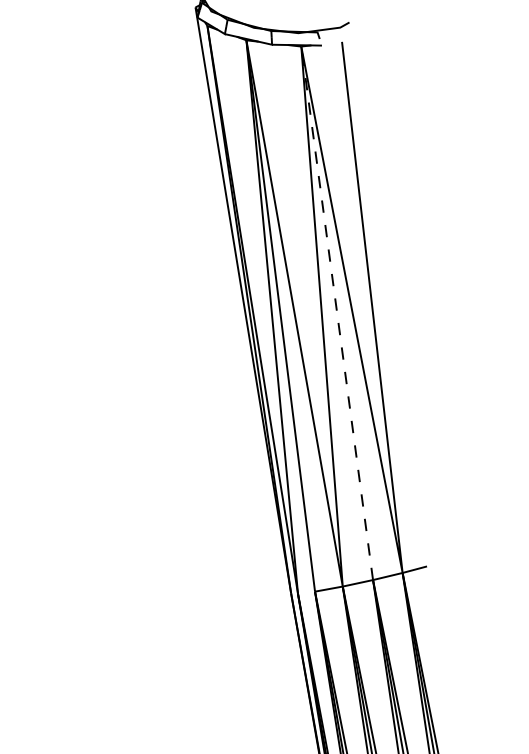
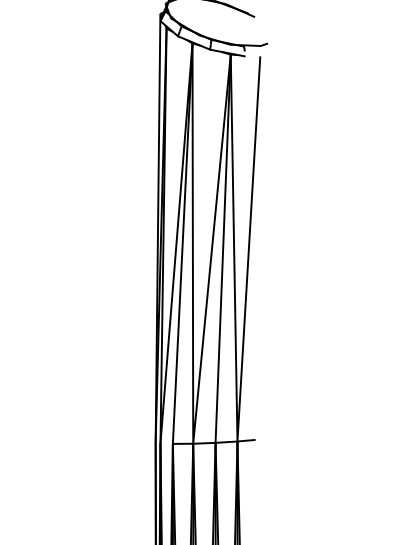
line: (337, 312) -> (223, 248), dashed -> solid

